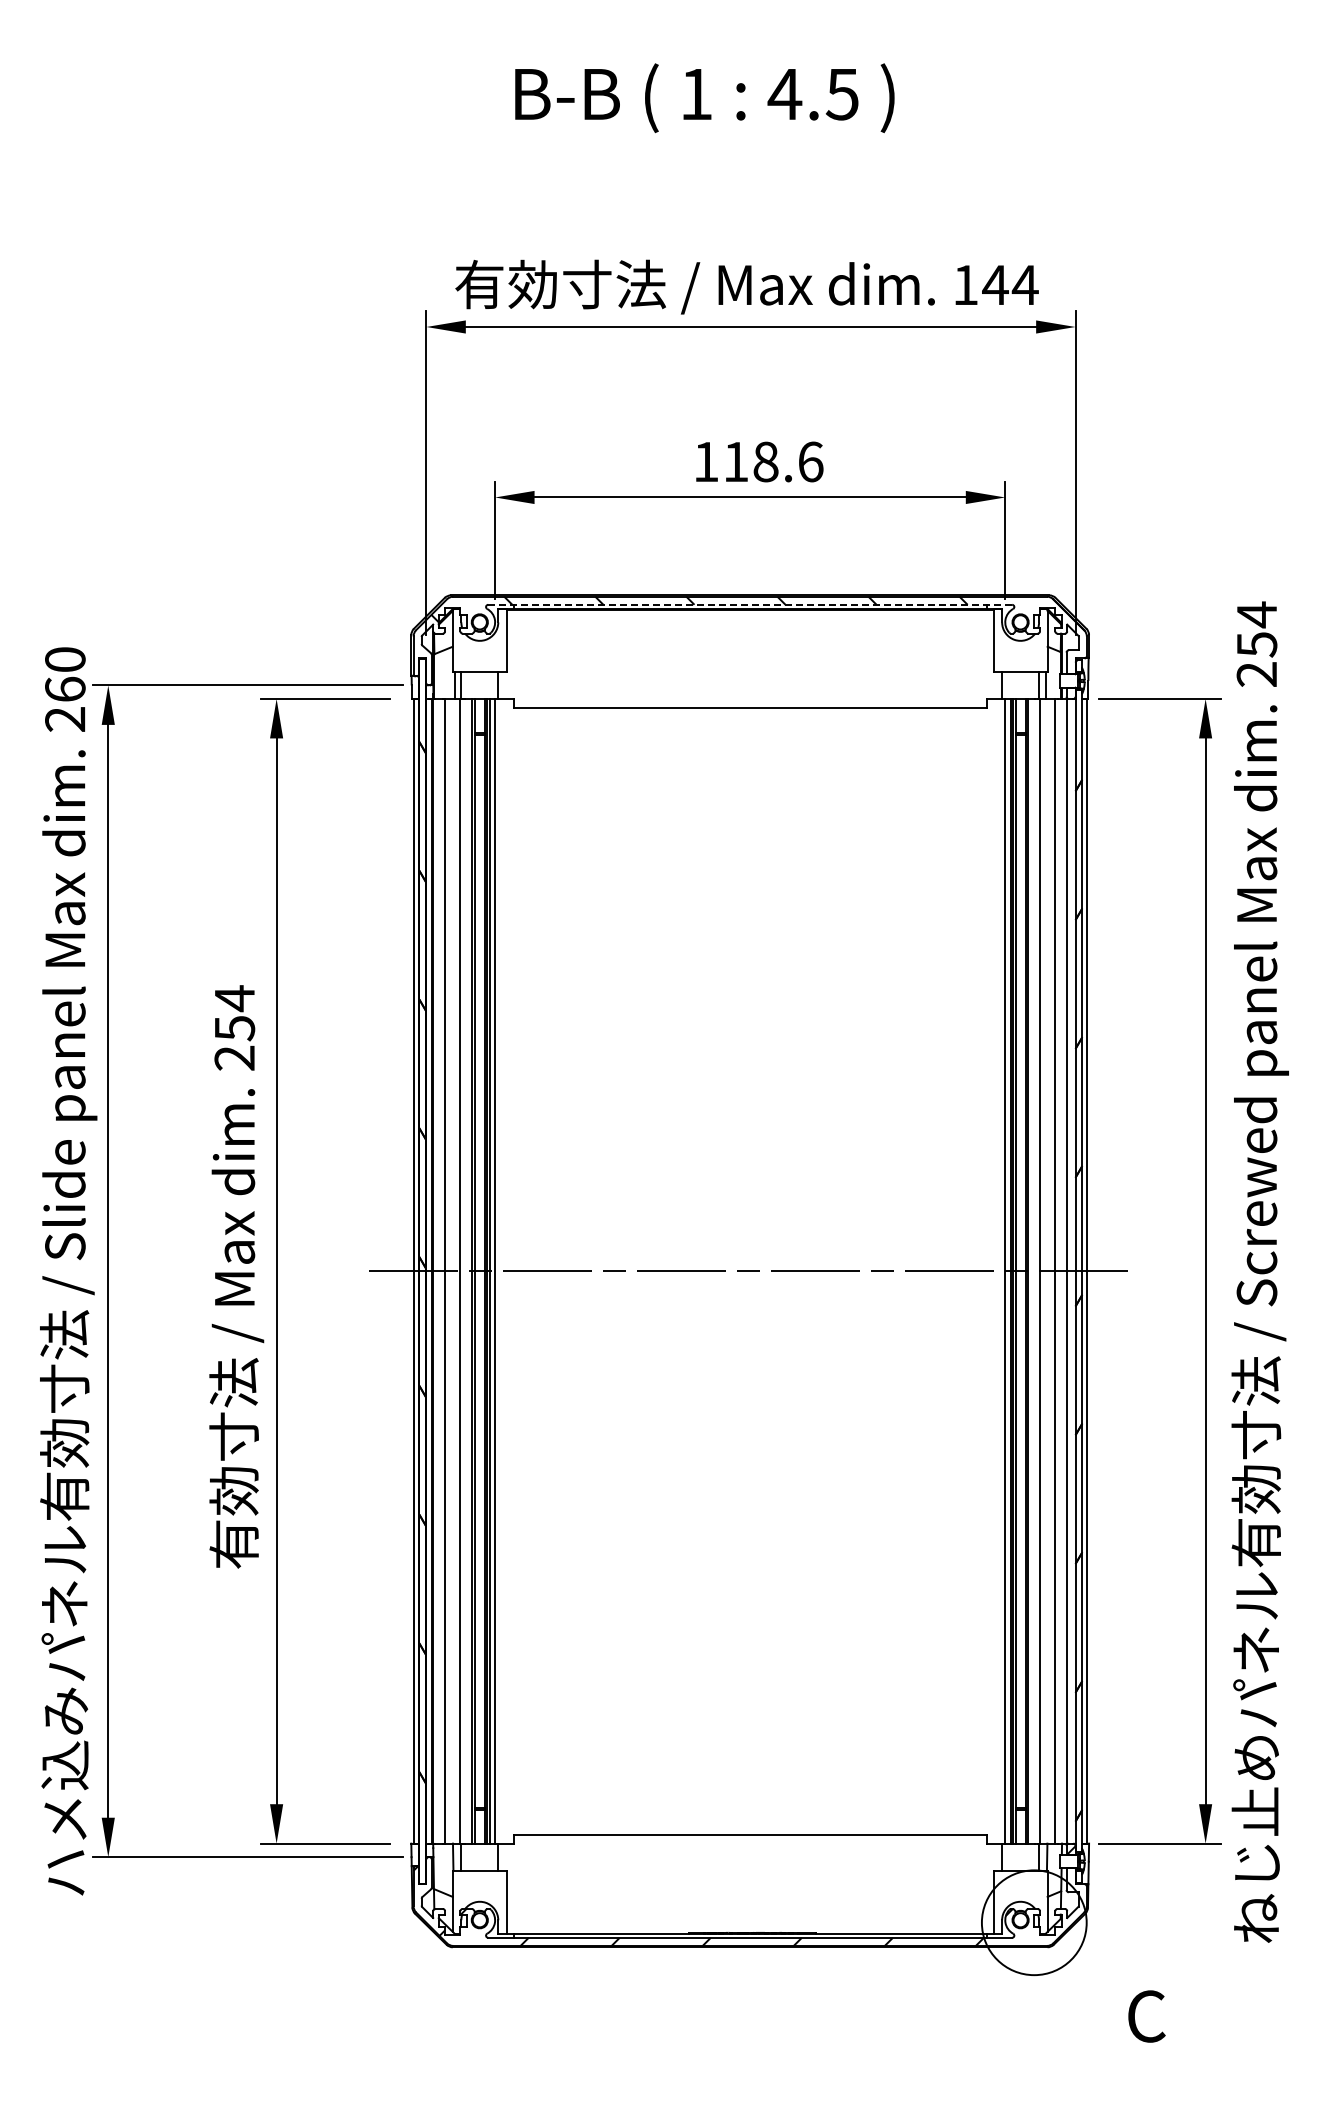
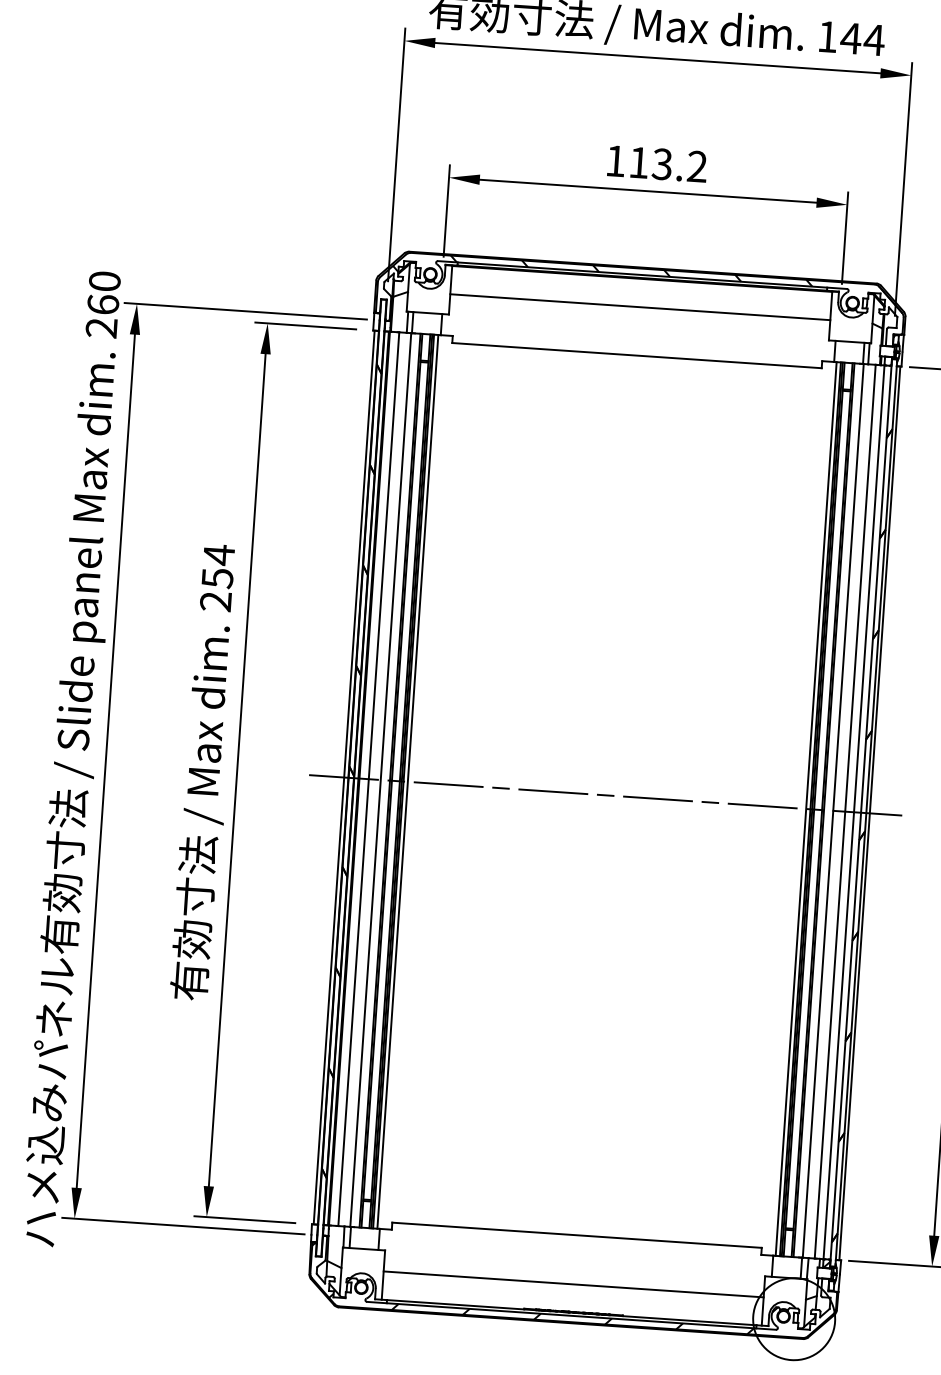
text: (788, 461) -> (680, 165), 118.6 -> 113.2
line: (750, 604) -> (642, 274), dashed -> solid
line: (749, 646) -> (639, 307), added
line: (749, 1897) -> (573, 1284), added

